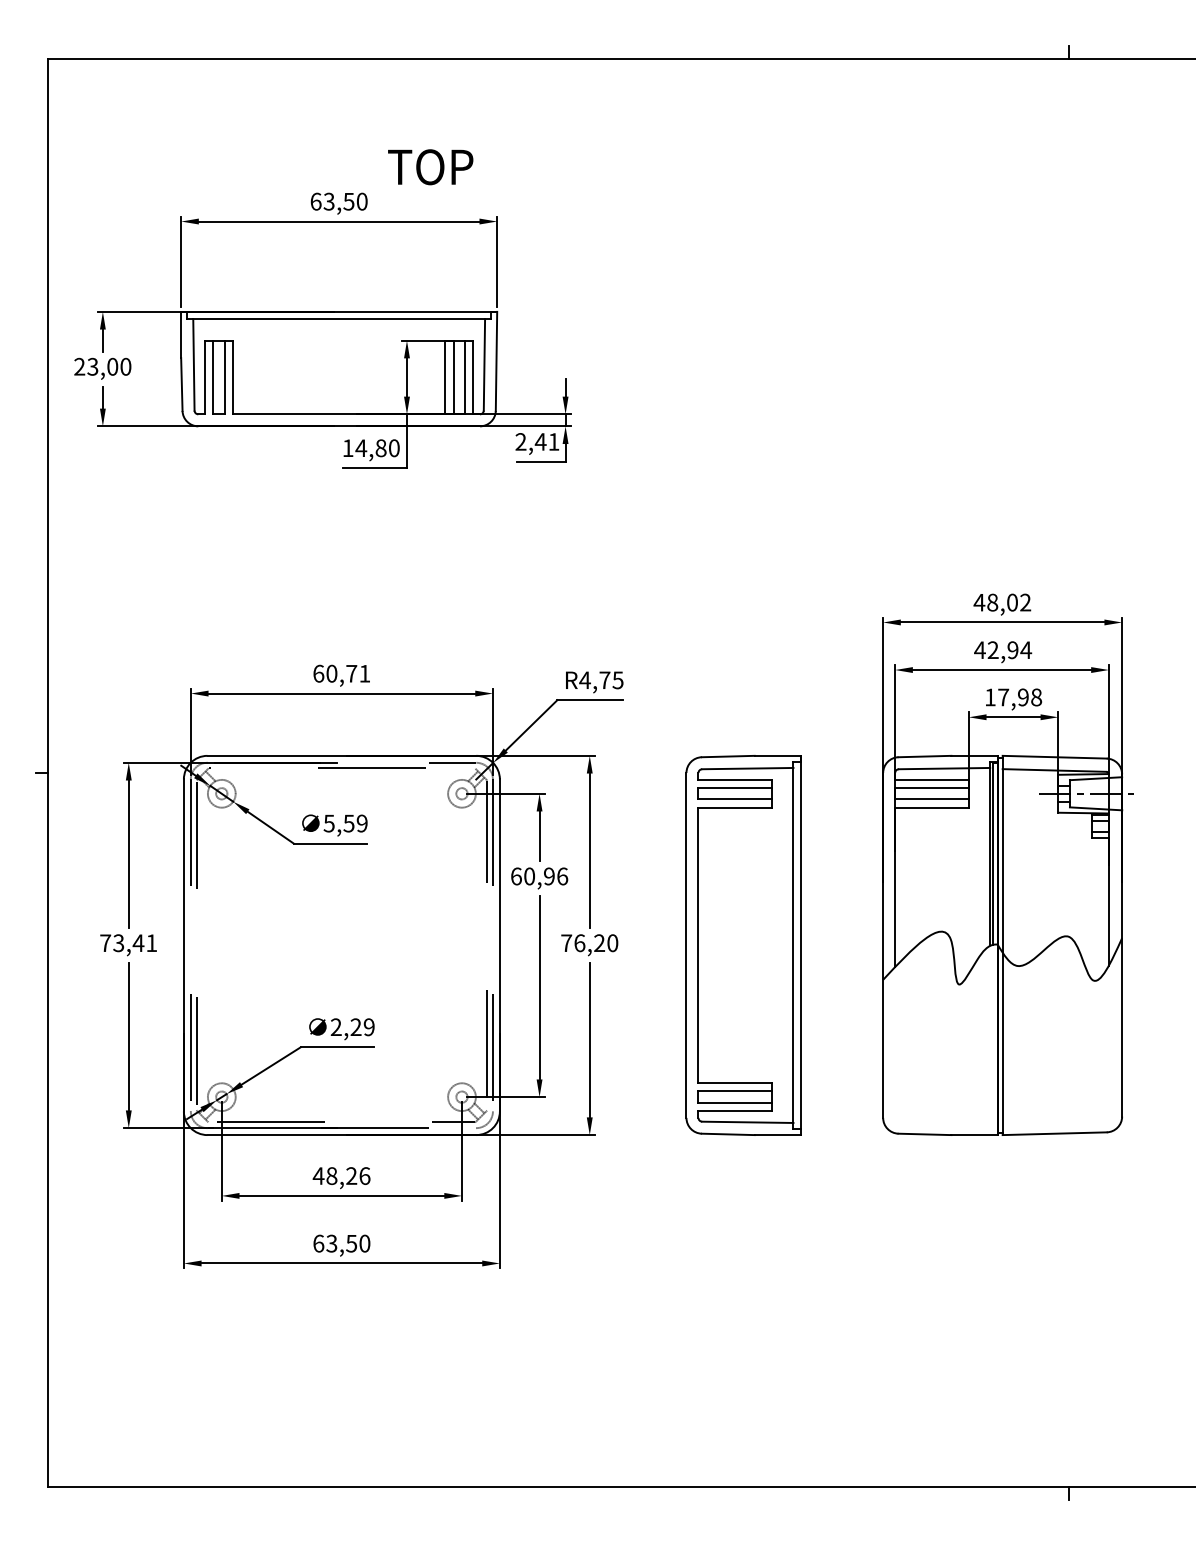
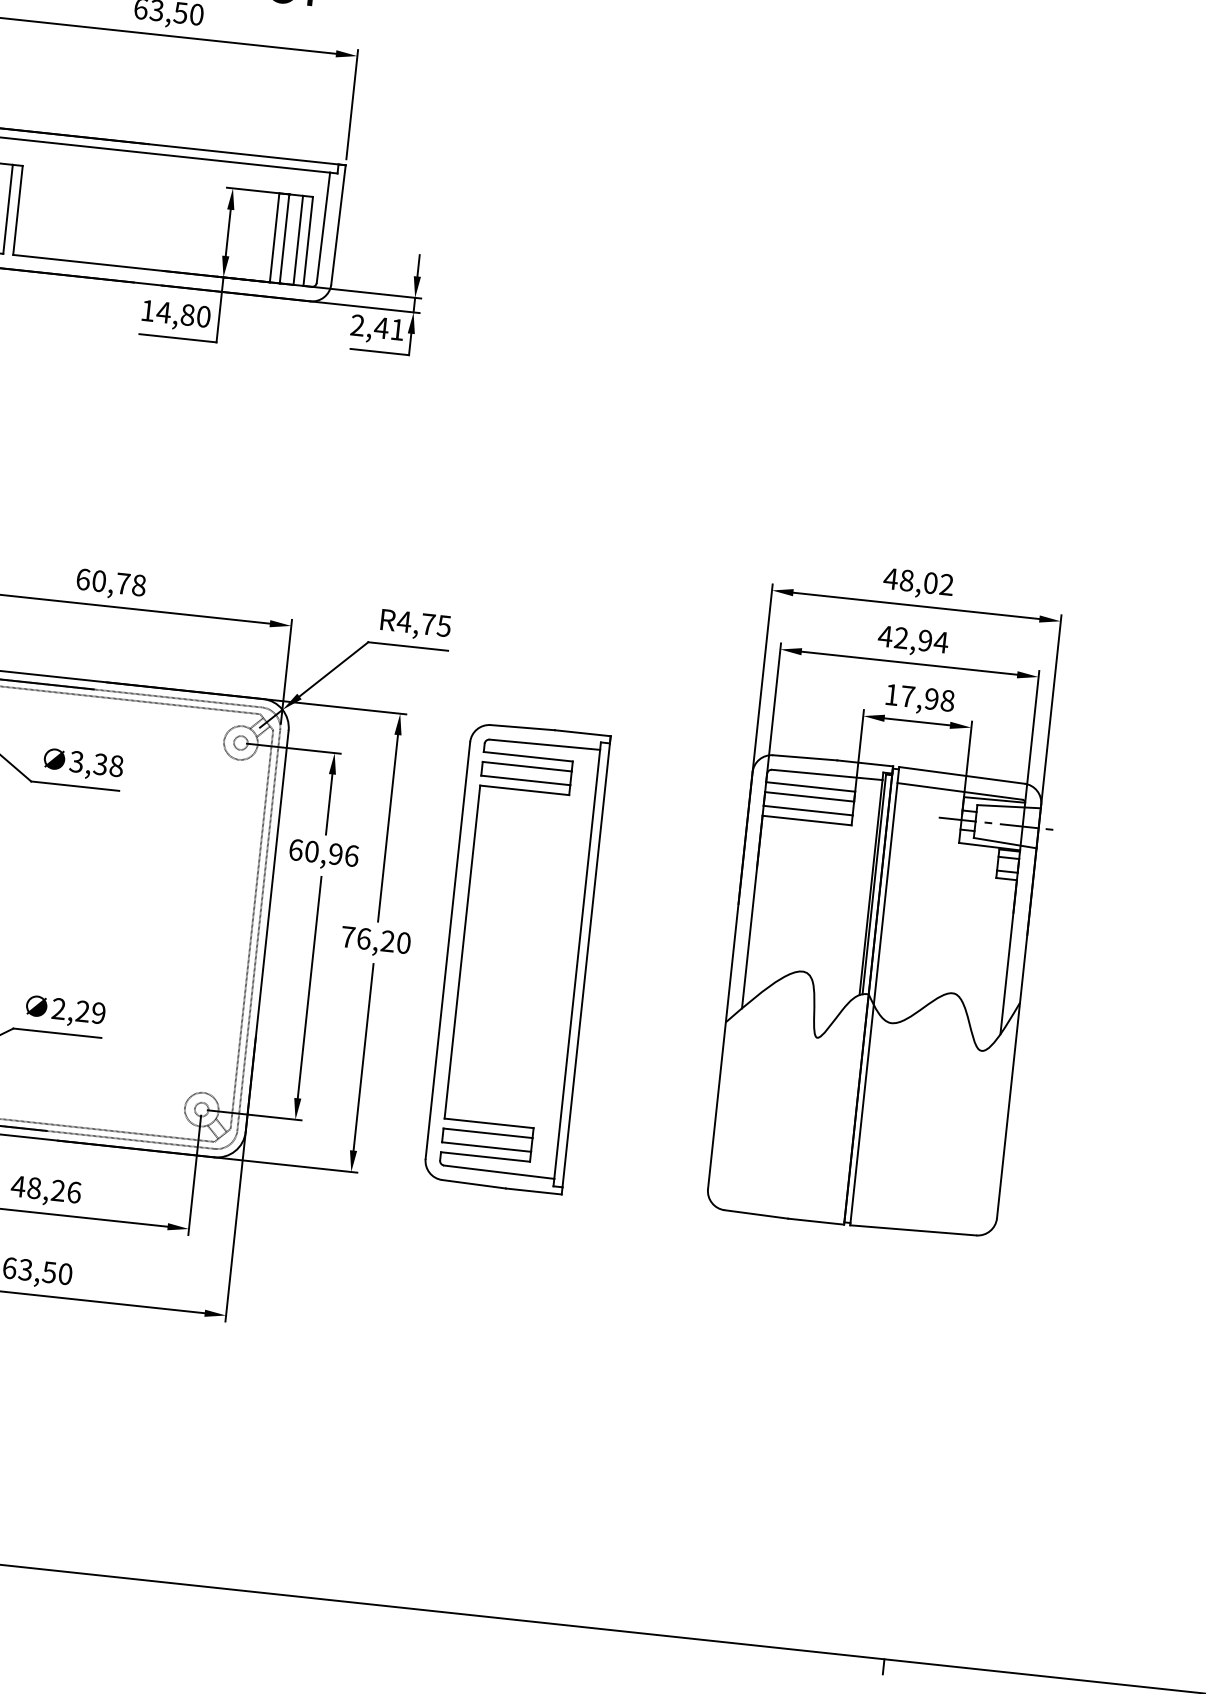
text: (364, 673) -> (138, 585), 60,71 -> 60,78
text: (345, 823) -> (96, 763), 5,59 -> 3,38
part: (743, 945) -> (516, 957), moved

